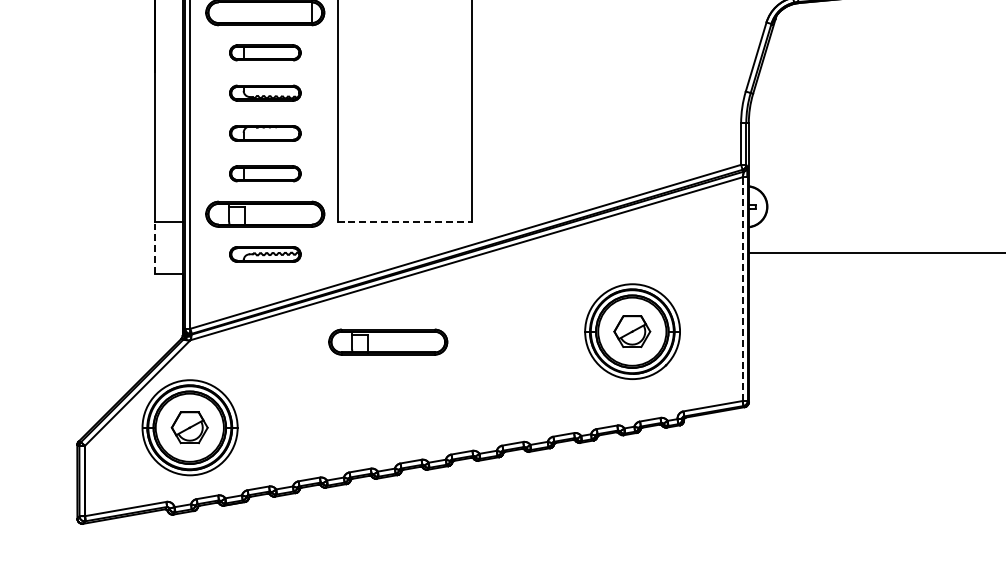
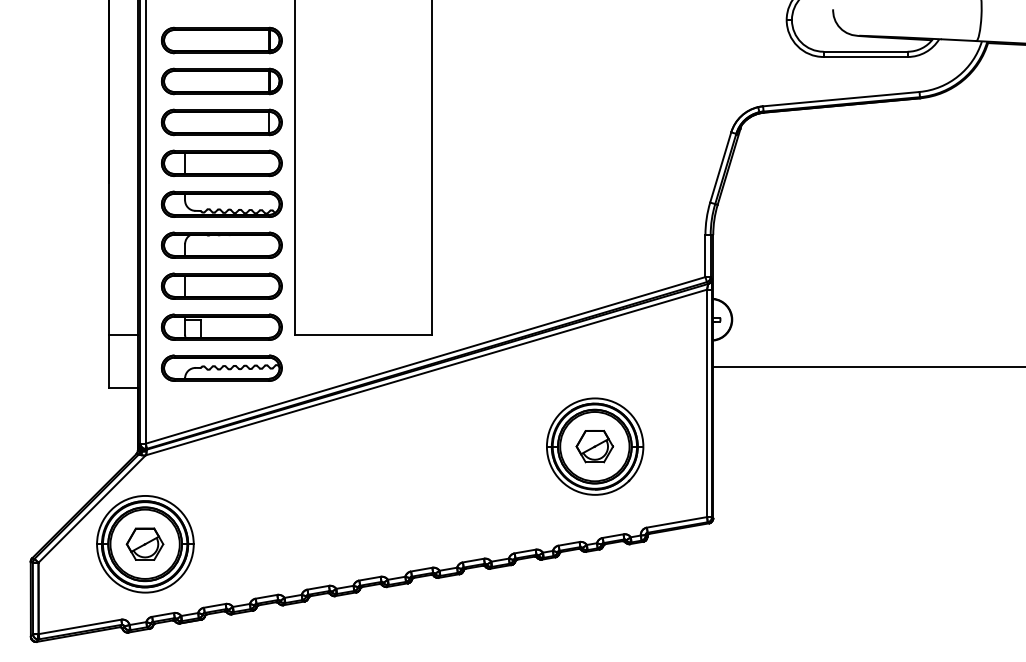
part: (264, 52) -> (221, 162), size x1.67
part: (264, 92) -> (221, 203), size x1.67
part: (264, 132) -> (221, 244), size x1.67
part: (264, 173) -> (221, 285), size x1.67
line: (405, 222) -> (364, 335), dashed -> solid
line: (154, 246) -> (109, 360), dashed -> solid
part: (264, 253) -> (221, 367), size x1.67
line: (743, 289) -> (707, 403), dashed -> solid
part: (387, 341) -> (346, 456), removed

